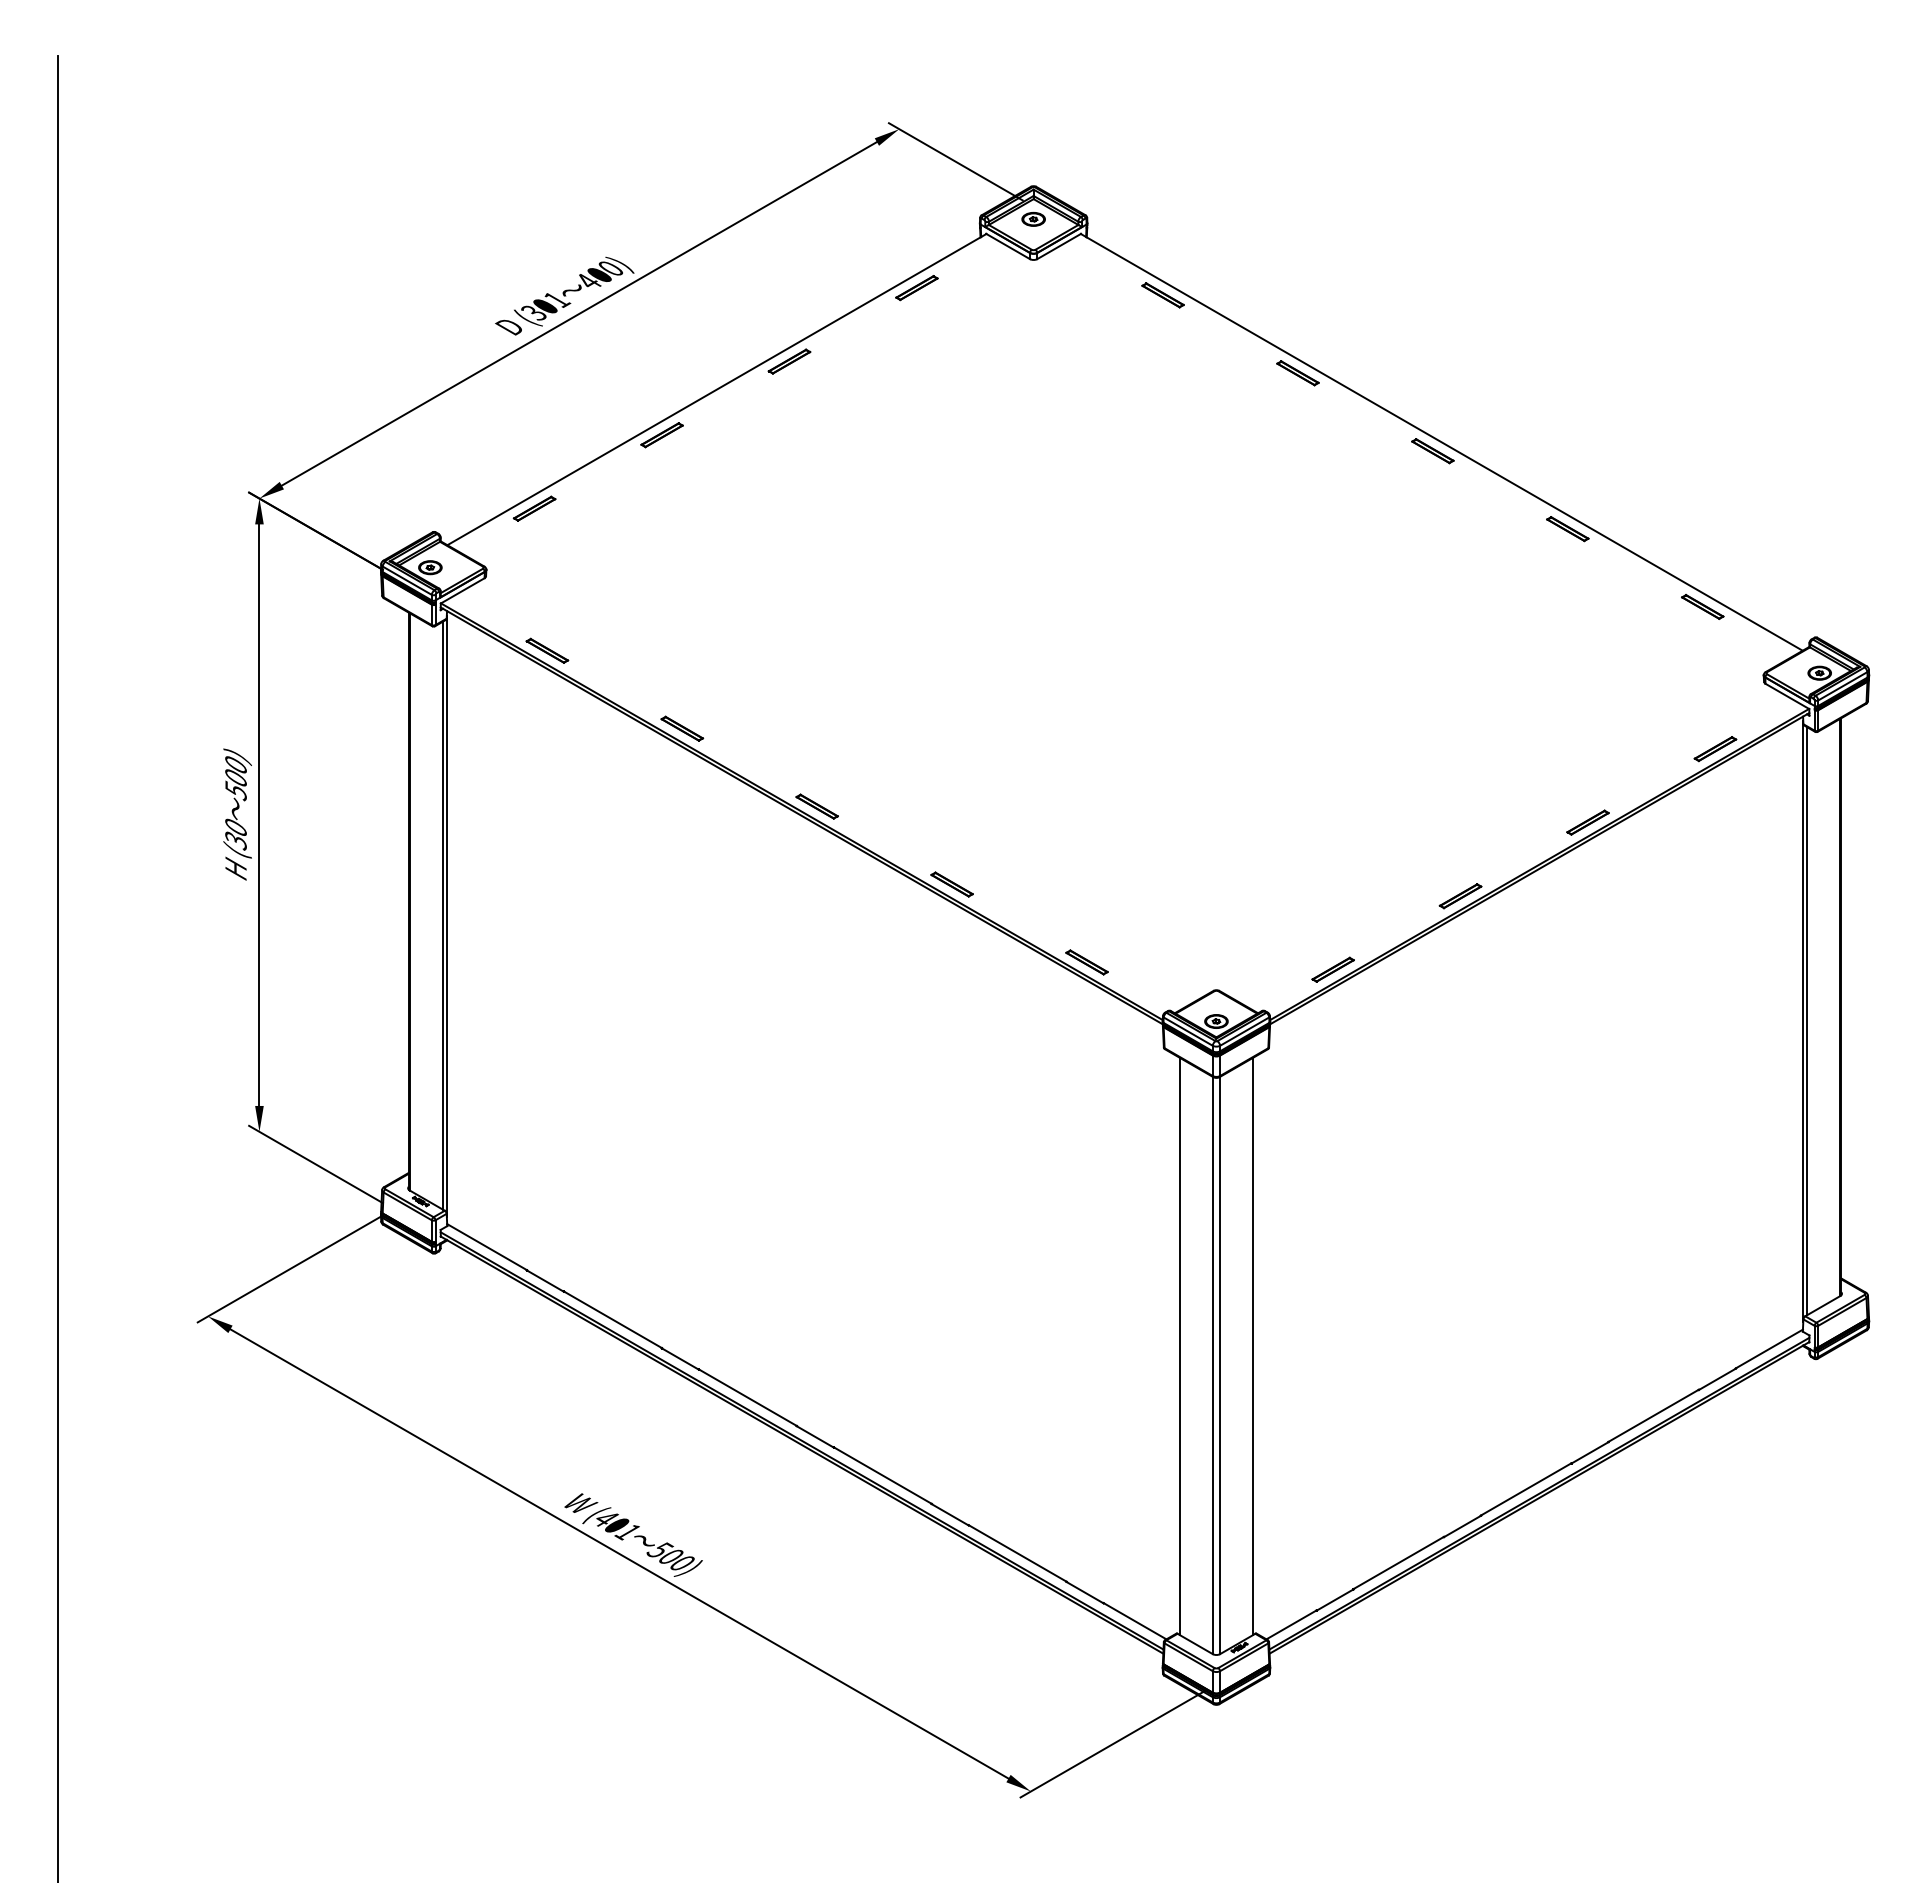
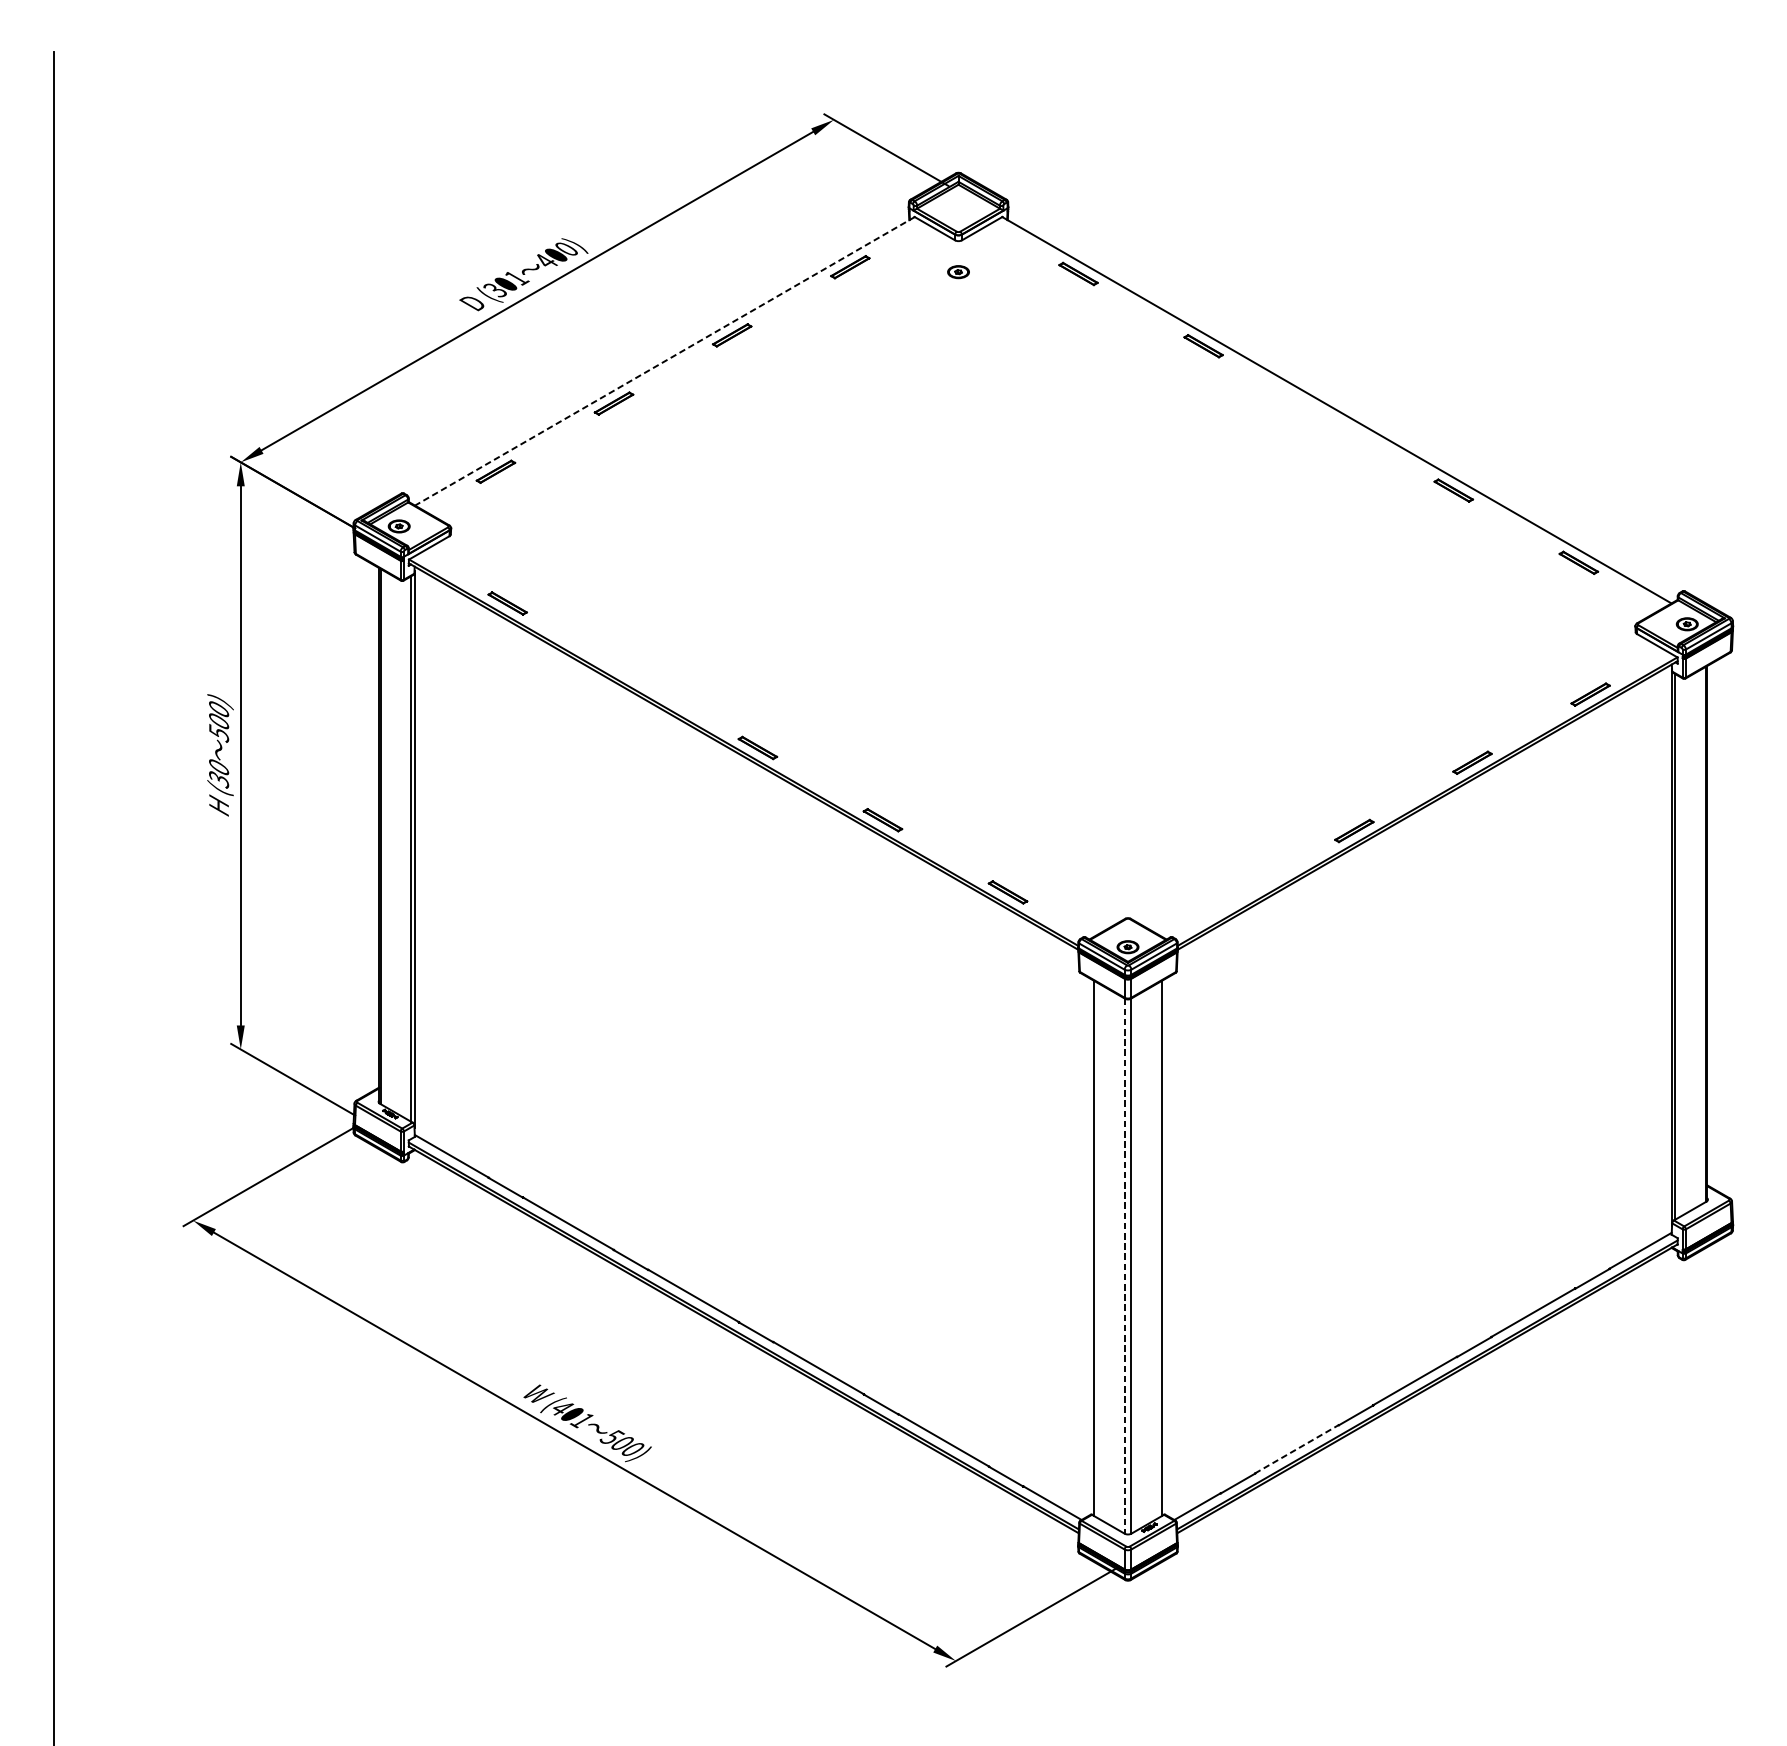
part: (1033, 218) -> (958, 271), moved
line: (716, 389) -> (664, 361), solid -> dashed
part: (1432, 451) -> (1328, 418), removed
part: (682, 728) -> (632, 675), removed
part: (1332, 969) -> (1235, 898), removed
line: (1212, 1365) -> (1124, 1266), solid -> dashed
line: (1399, 1562) -> (1297, 1448), solid -> dashed

